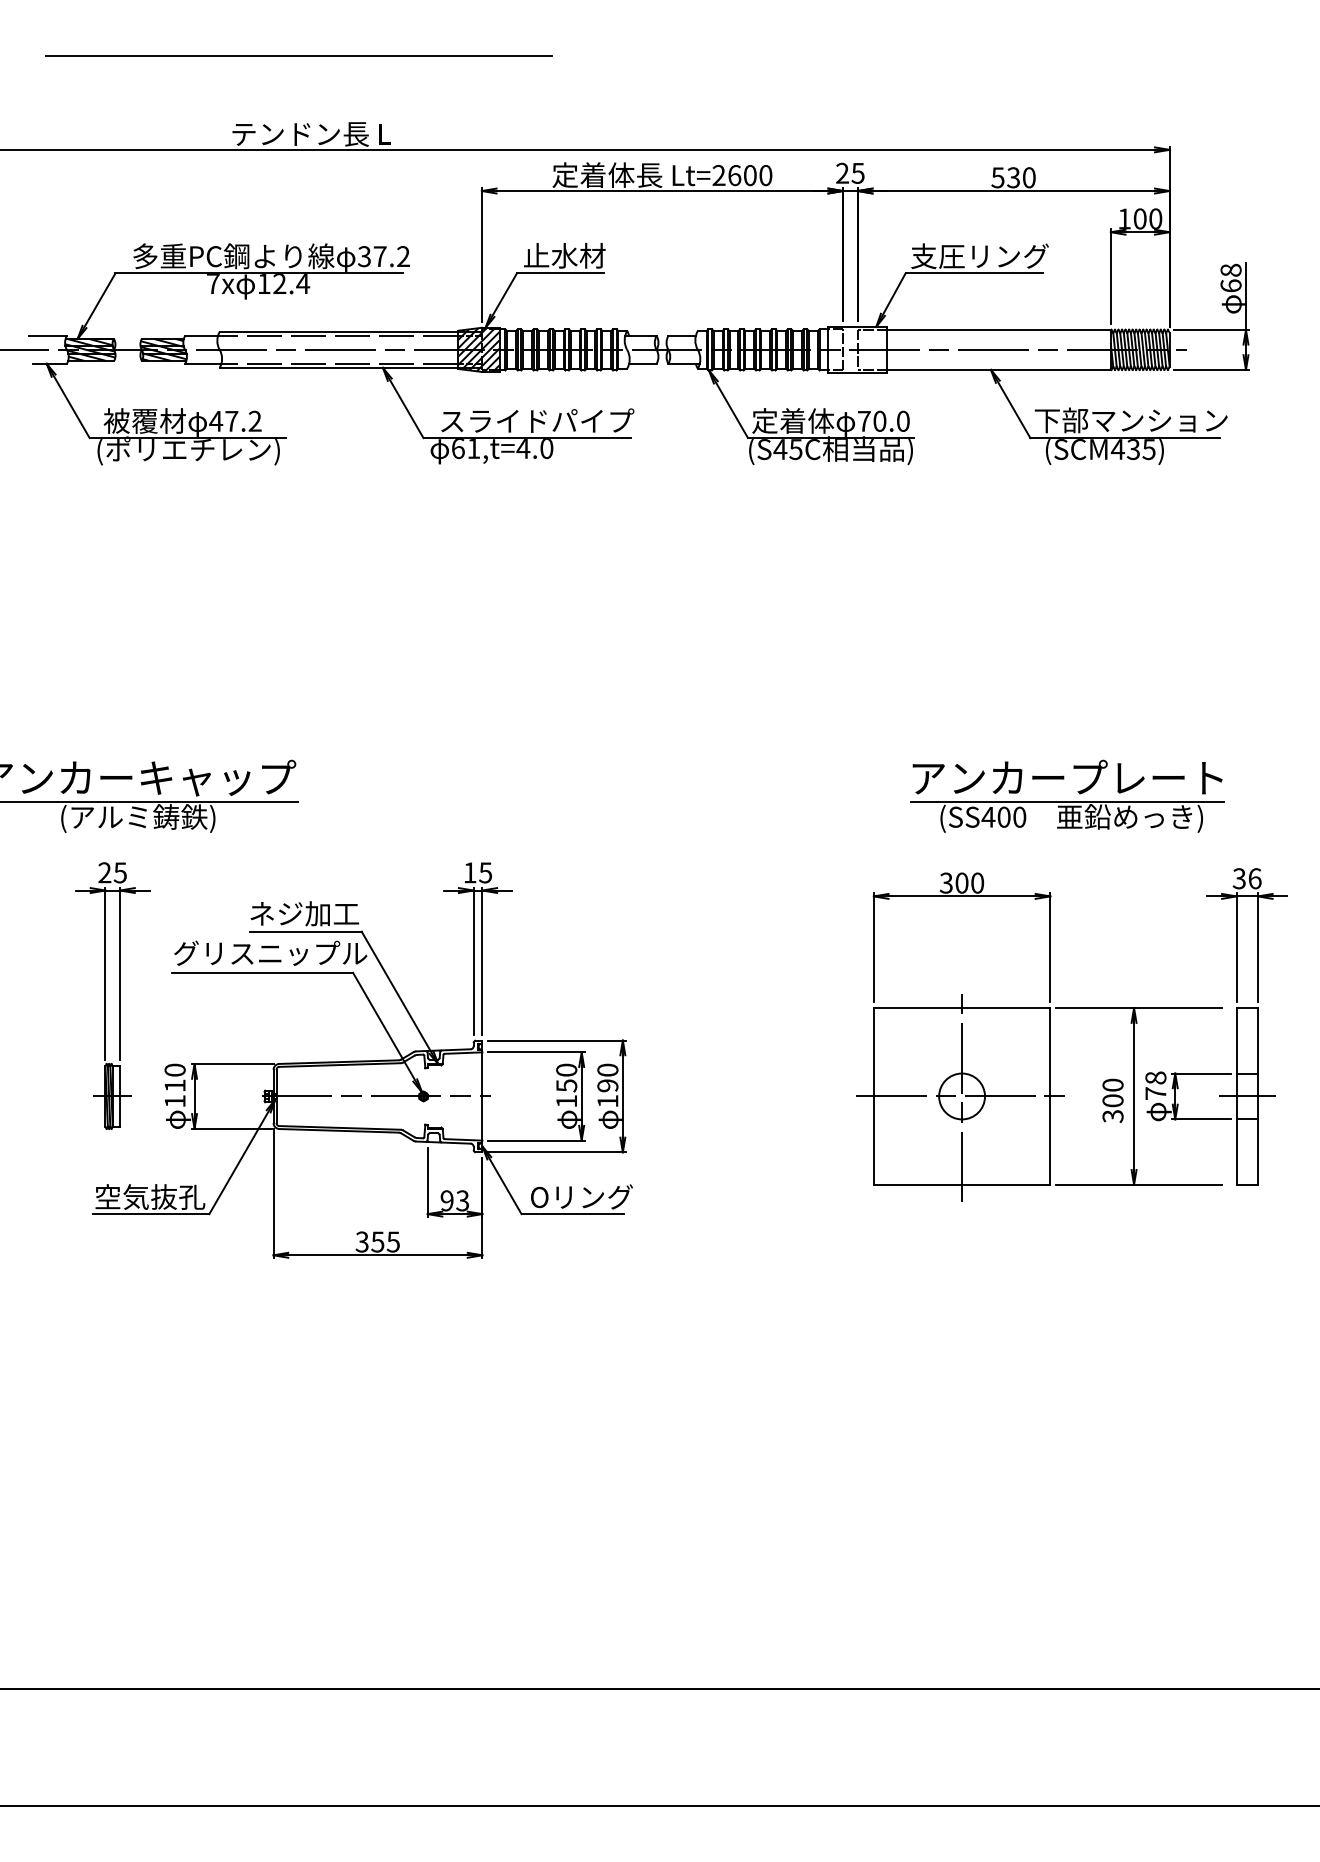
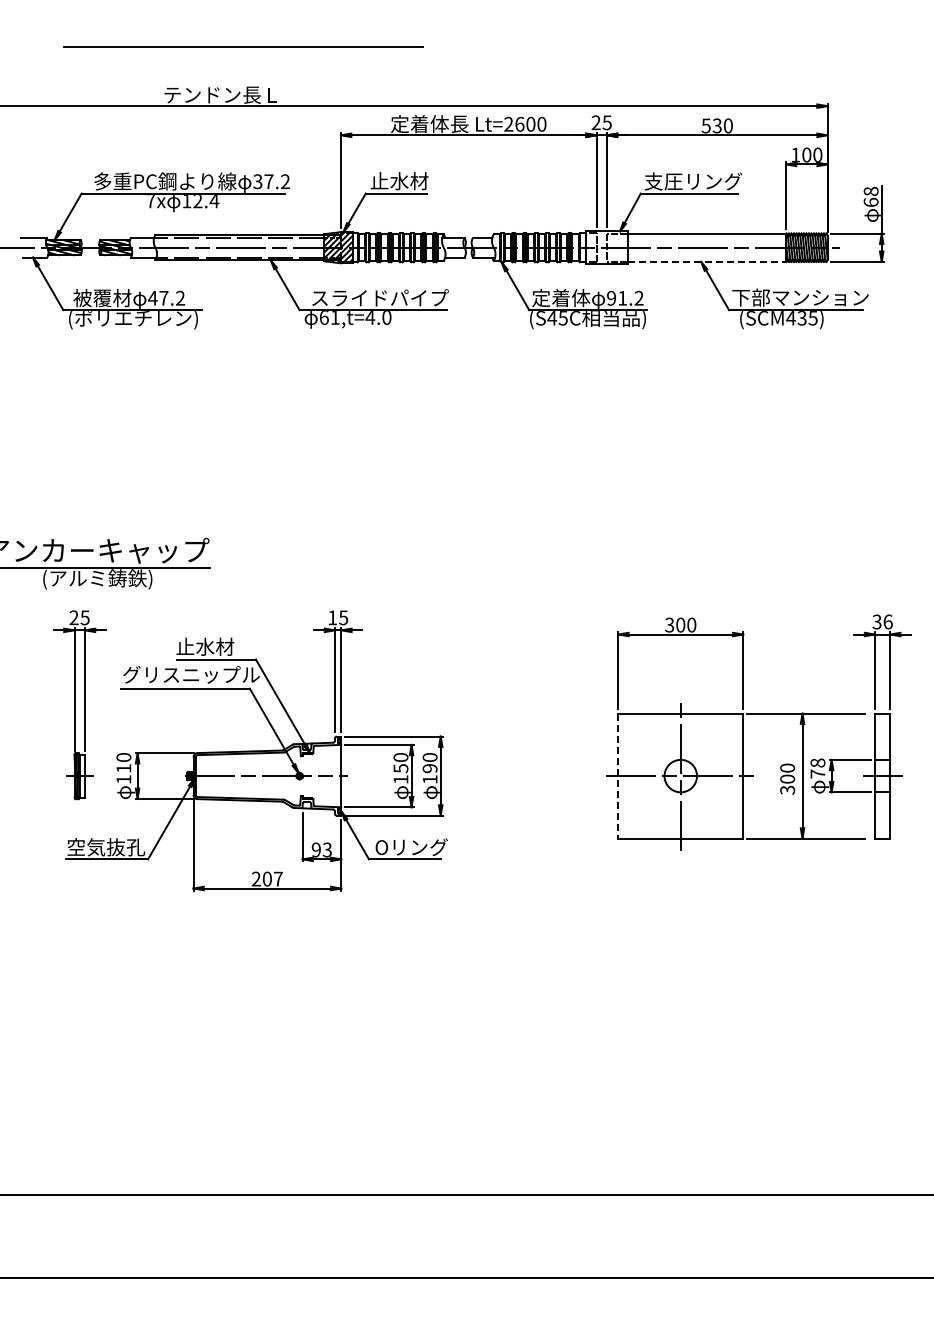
line: (298, 55) -> (243, 46), moved
line: (999, 369) -> (707, 261), solid -> dashed
text: (883, 420) -> (625, 297), 70.0 -> 91.2
part: (1066, 796) -> (754, 563), removed
text: (303, 913) -> (214, 646), ネジ加工 -> 止水材
line: (874, 1097) -> (618, 776), solid -> dashed
text: (376, 1241) -> (266, 878), 355 -> 207

